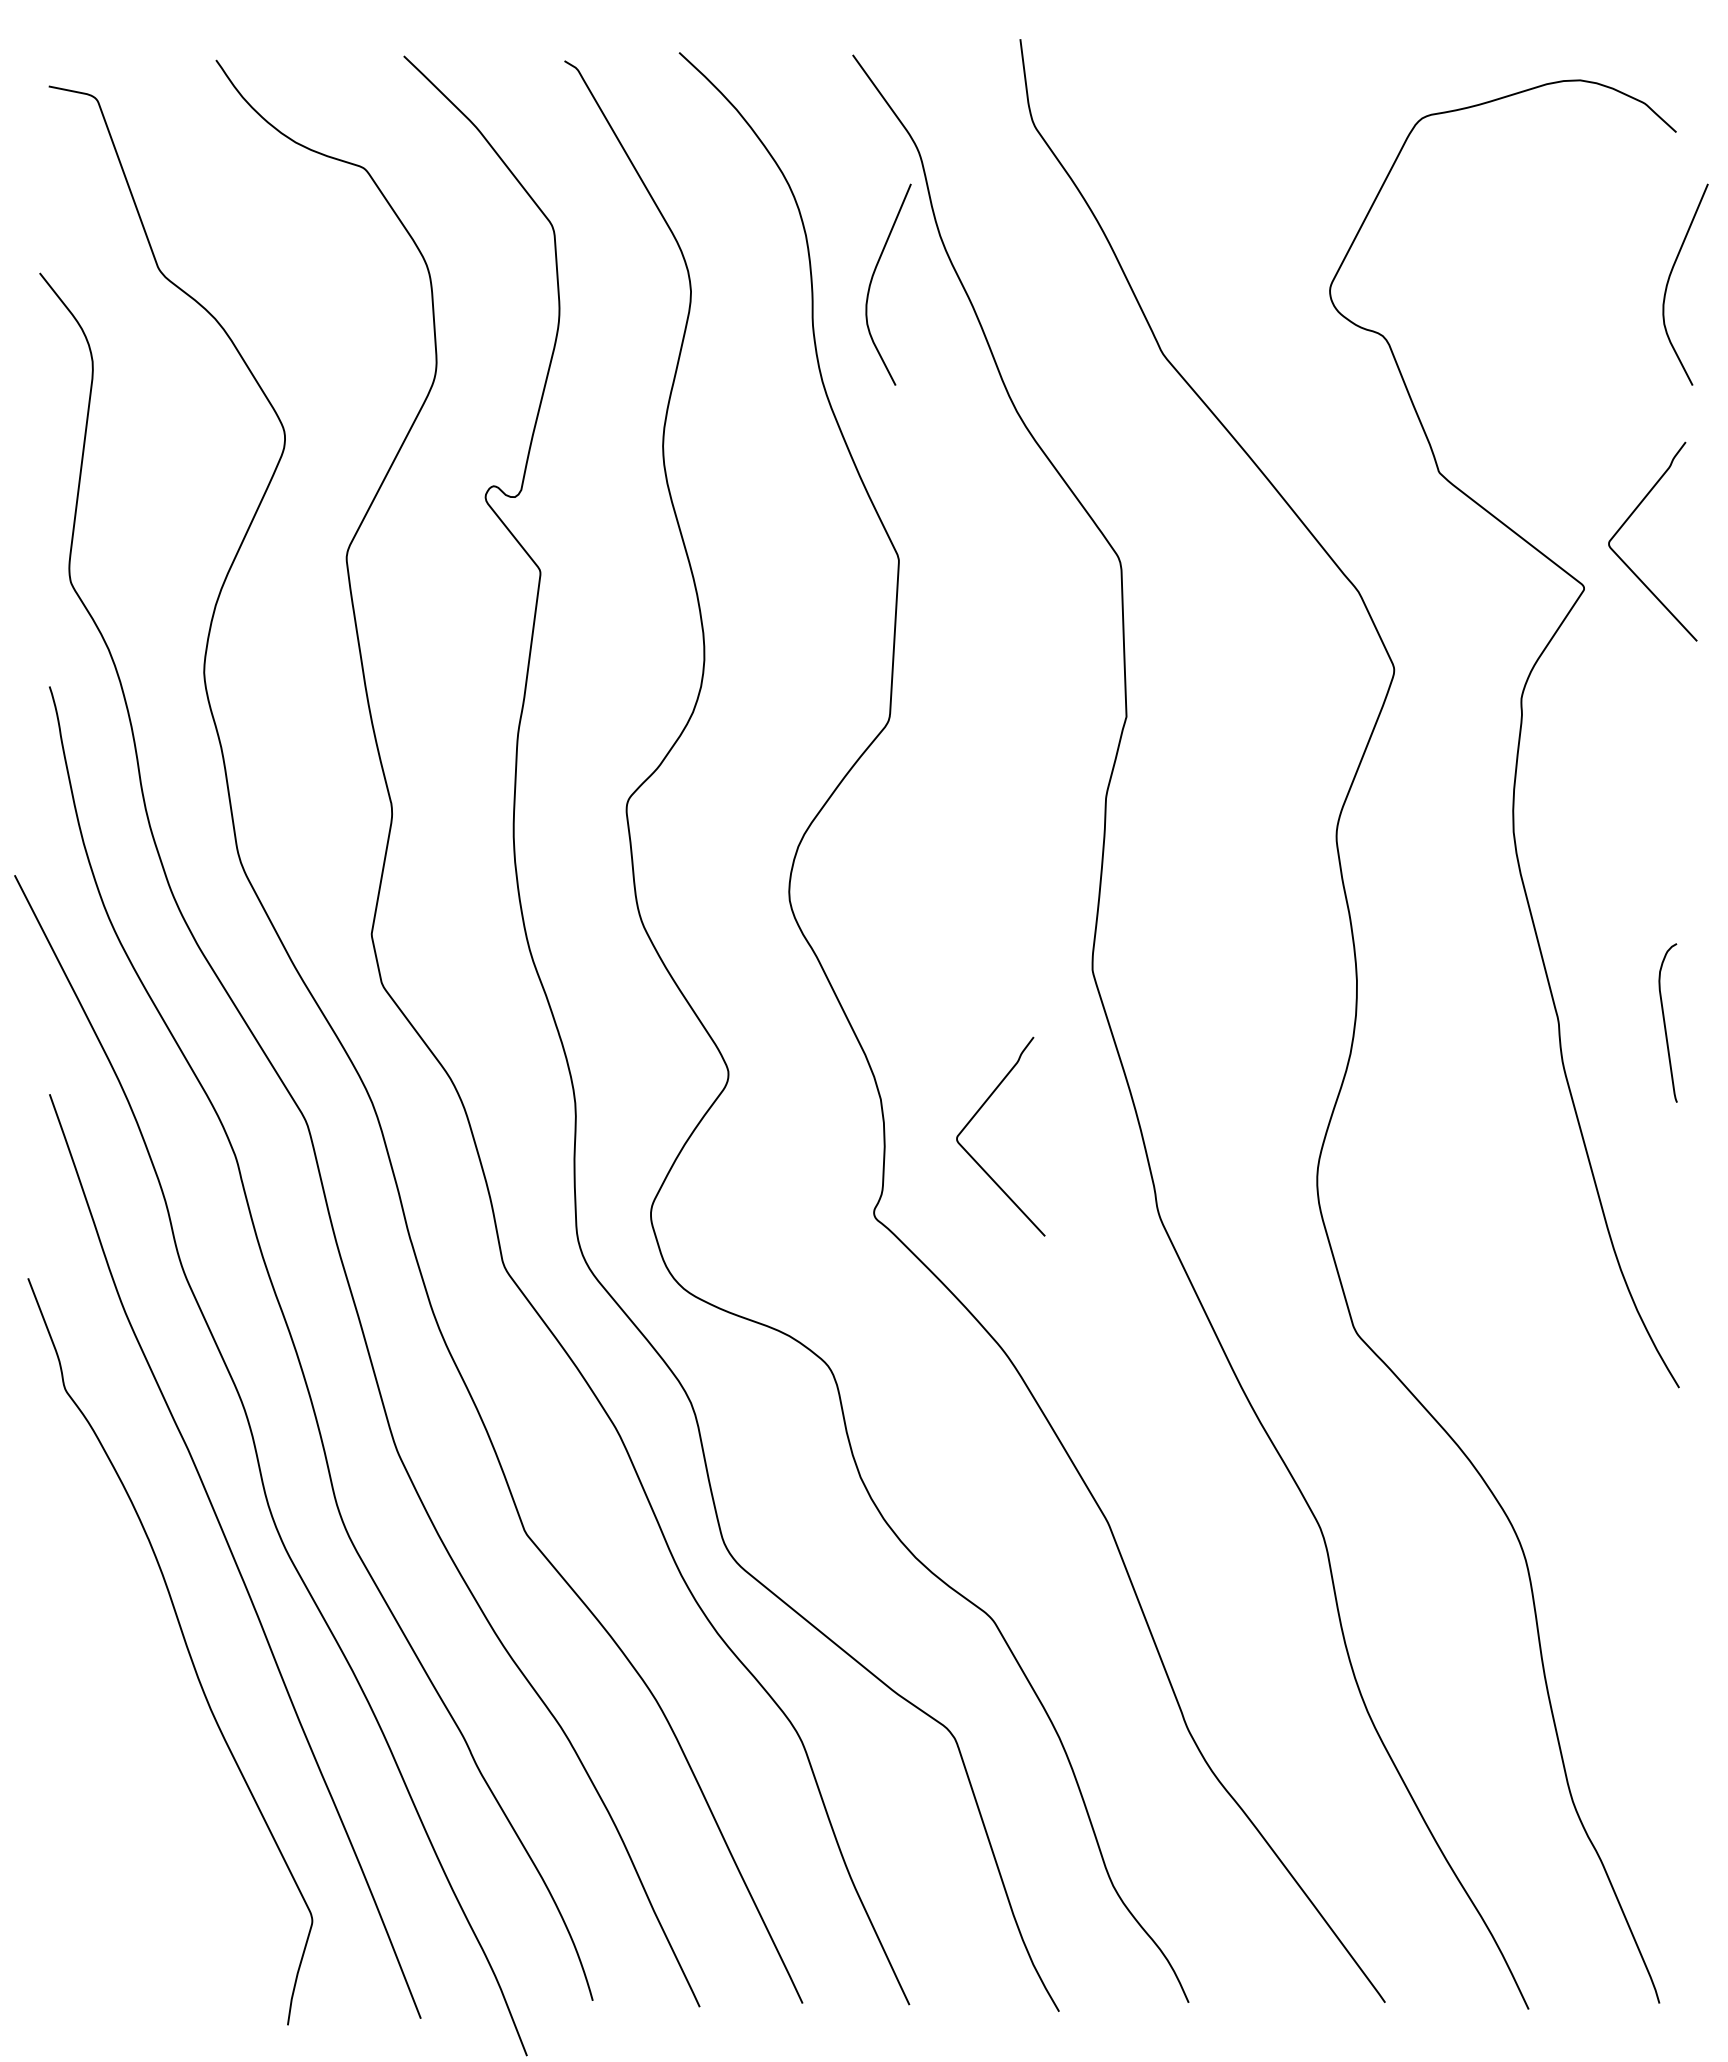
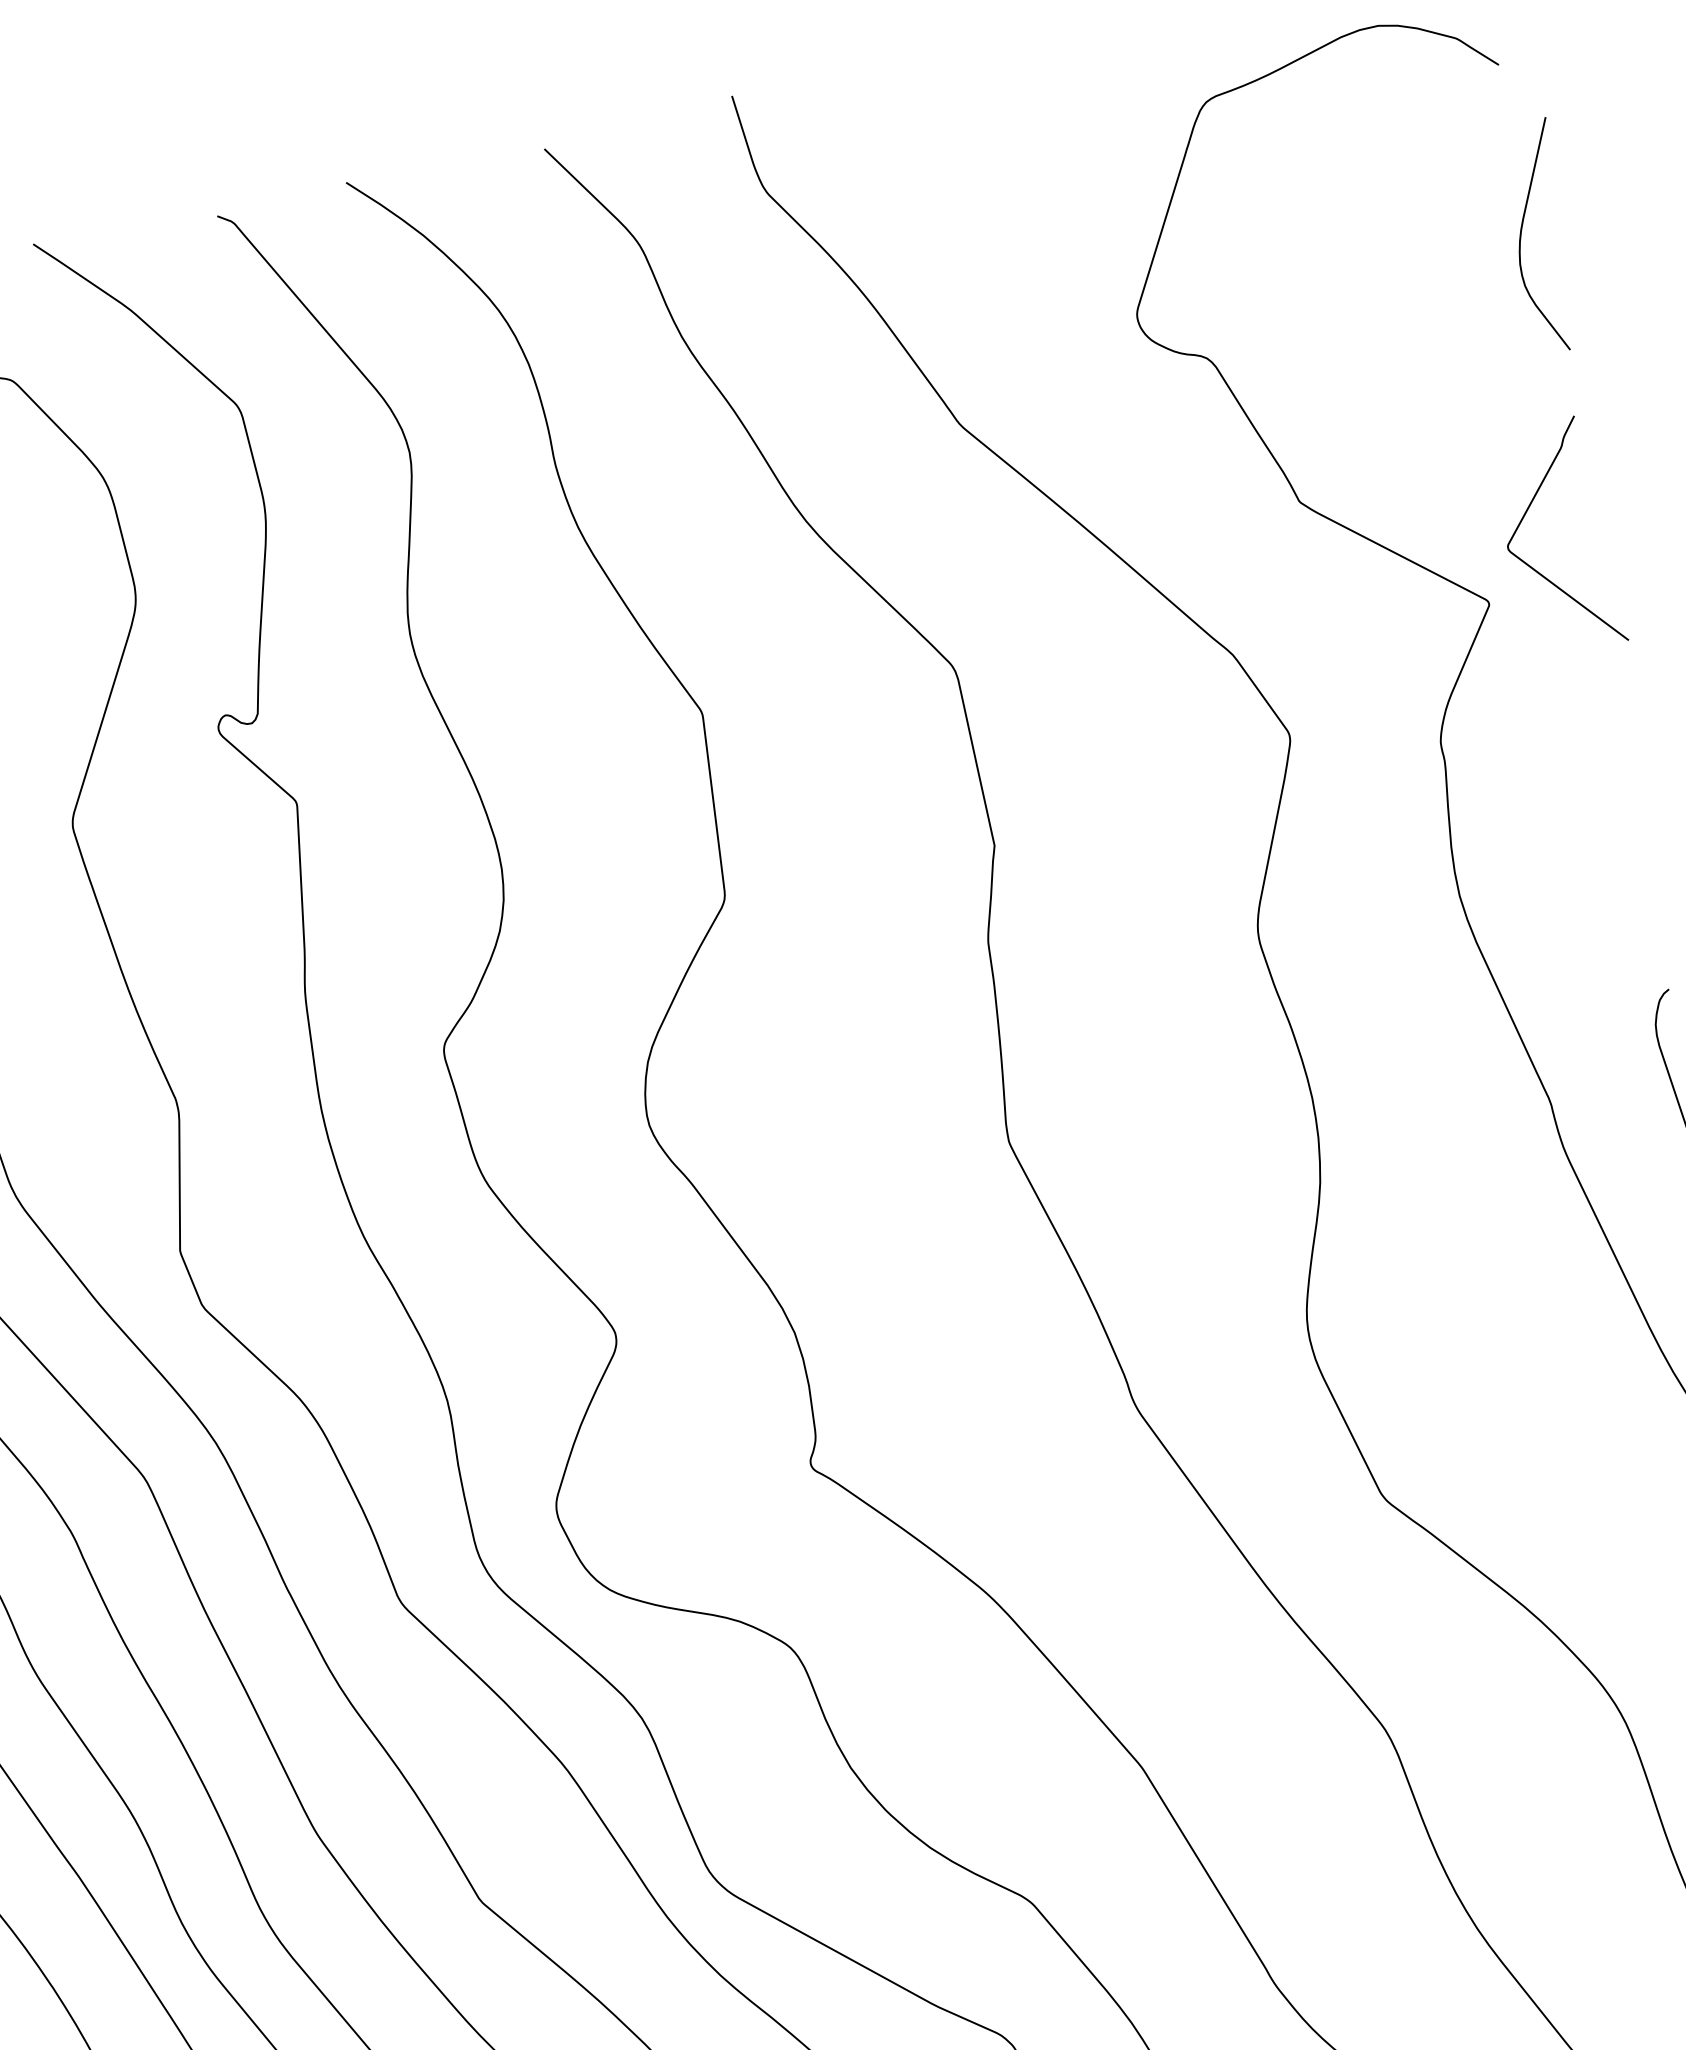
curve: (872, 280) -> (613, 401), removed
curve: (974, 1117) -> (905, 1333), removed

